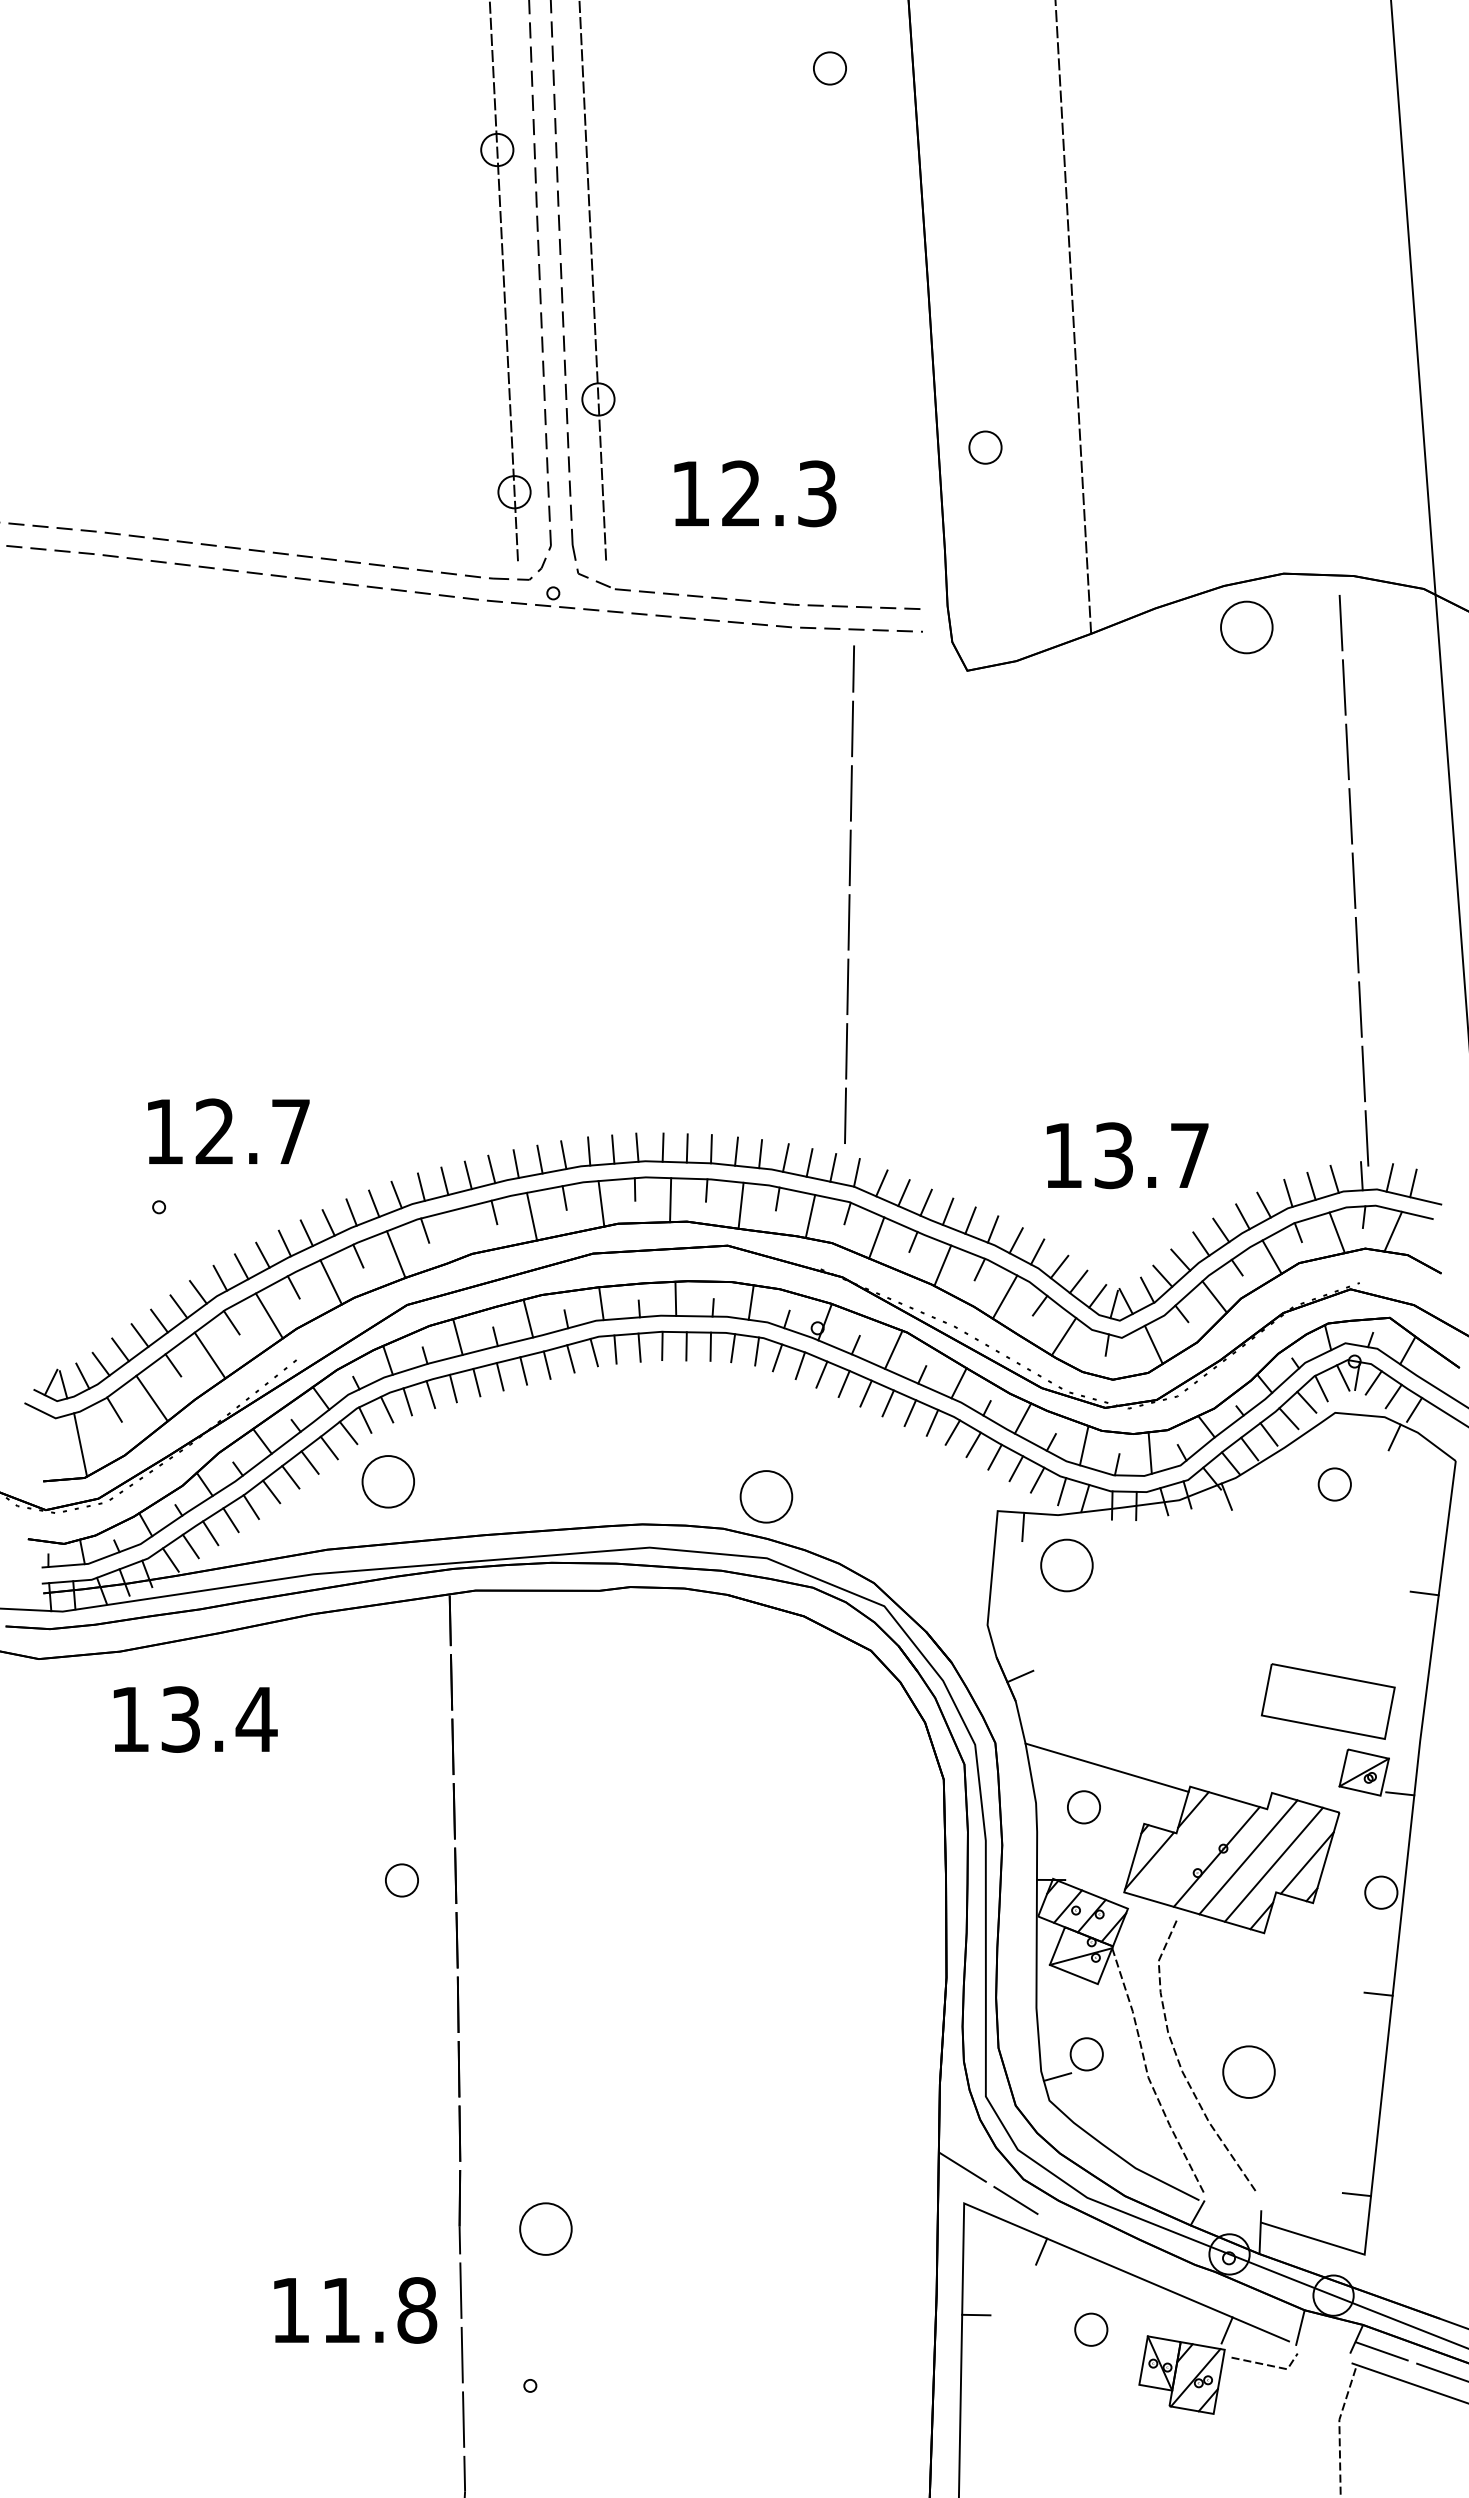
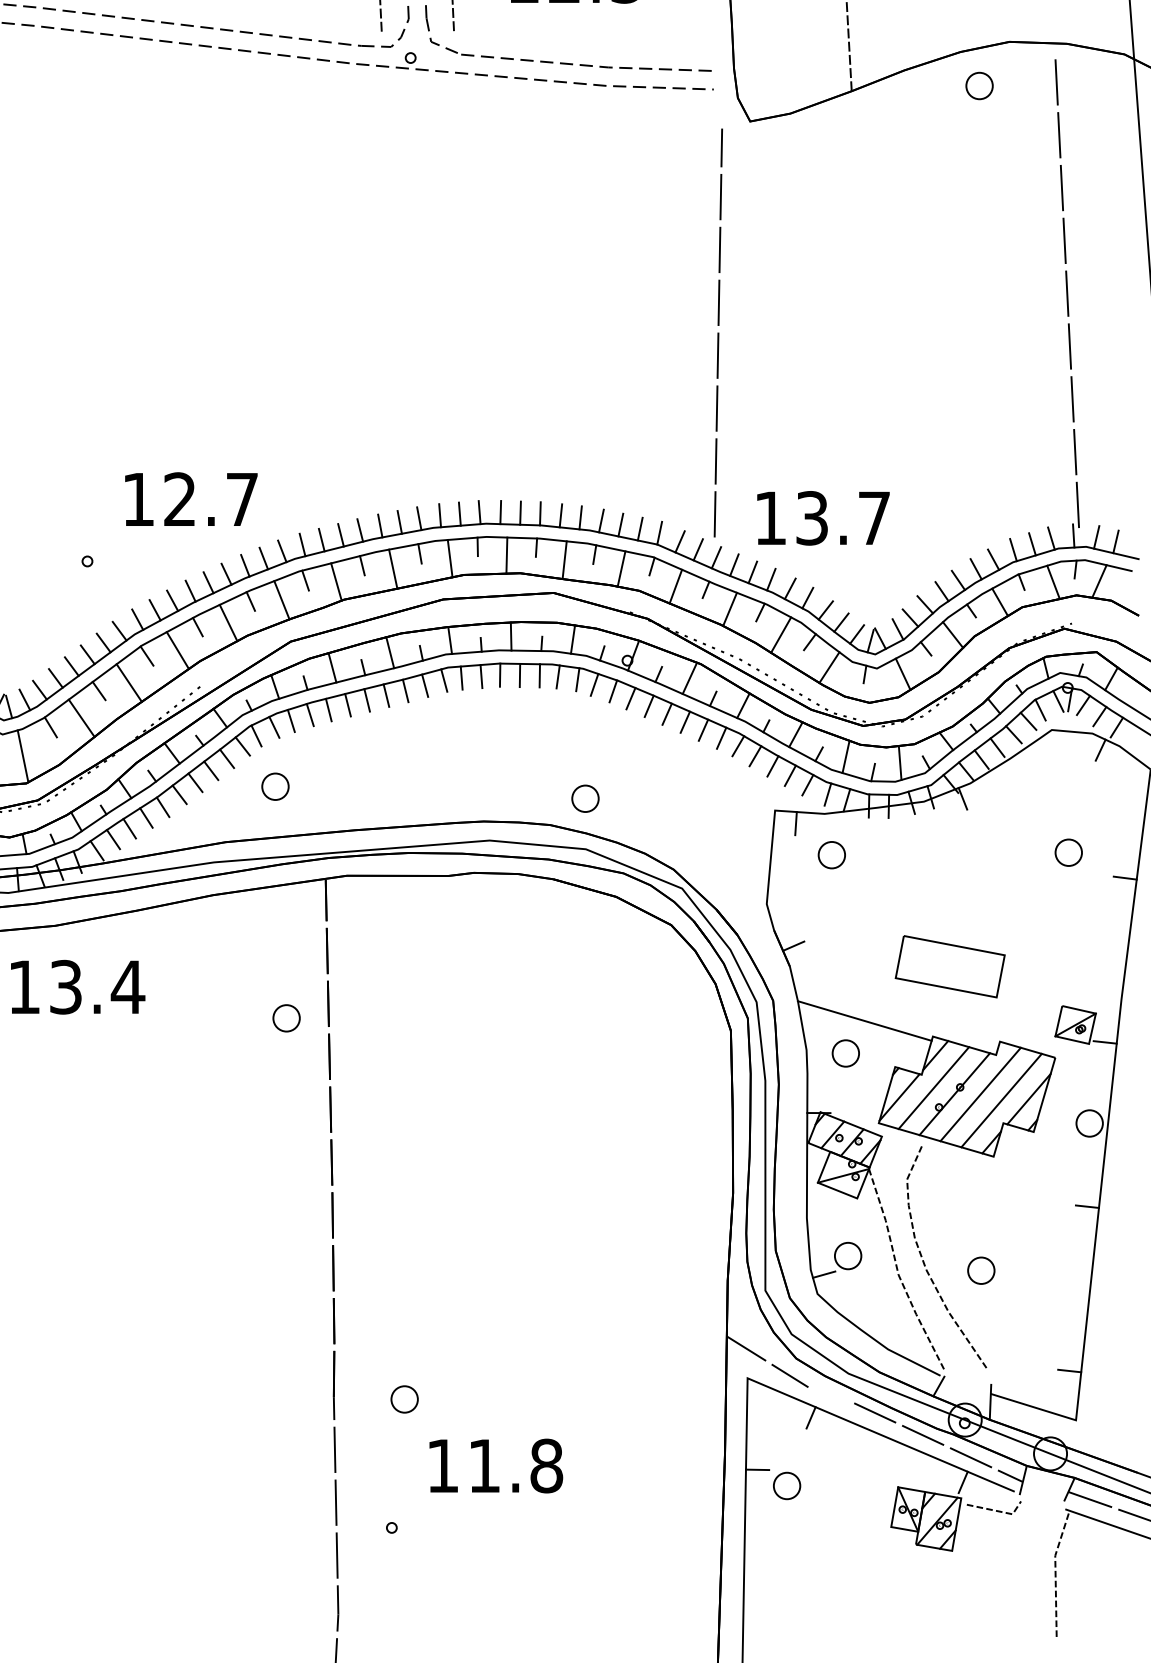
part: (1247, 627) -> (979, 86), size x0.62
line: (849, 894) -> (718, 332), moved
text: (228, 1130) -> (191, 498), moved
text: (1127, 1155) -> (823, 518), moved
line: (462, 1232) -> (336, 582), added
part: (388, 1482) -> (275, 787), size x0.62
part: (1334, 1484) -> (1068, 852), moved
part: (766, 1496) -> (585, 798), size x0.62
part: (1066, 1565) -> (831, 855), size x0.62
part: (1327, 1701) -> (949, 966), moved
text: (195, 1719) -> (77, 987), moved
line: (1191, 1849) -> (934, 1088), added
part: (401, 1880) -> (286, 1018), moved
part: (1249, 2072) -> (981, 1270), size x0.62
part: (545, 2229) -> (404, 1399), size x0.62
line: (1196, 2281) -> (938, 1442), added
text: (355, 2310) -> (496, 1466), moved
part: (1091, 2329) -> (787, 1485), moved

